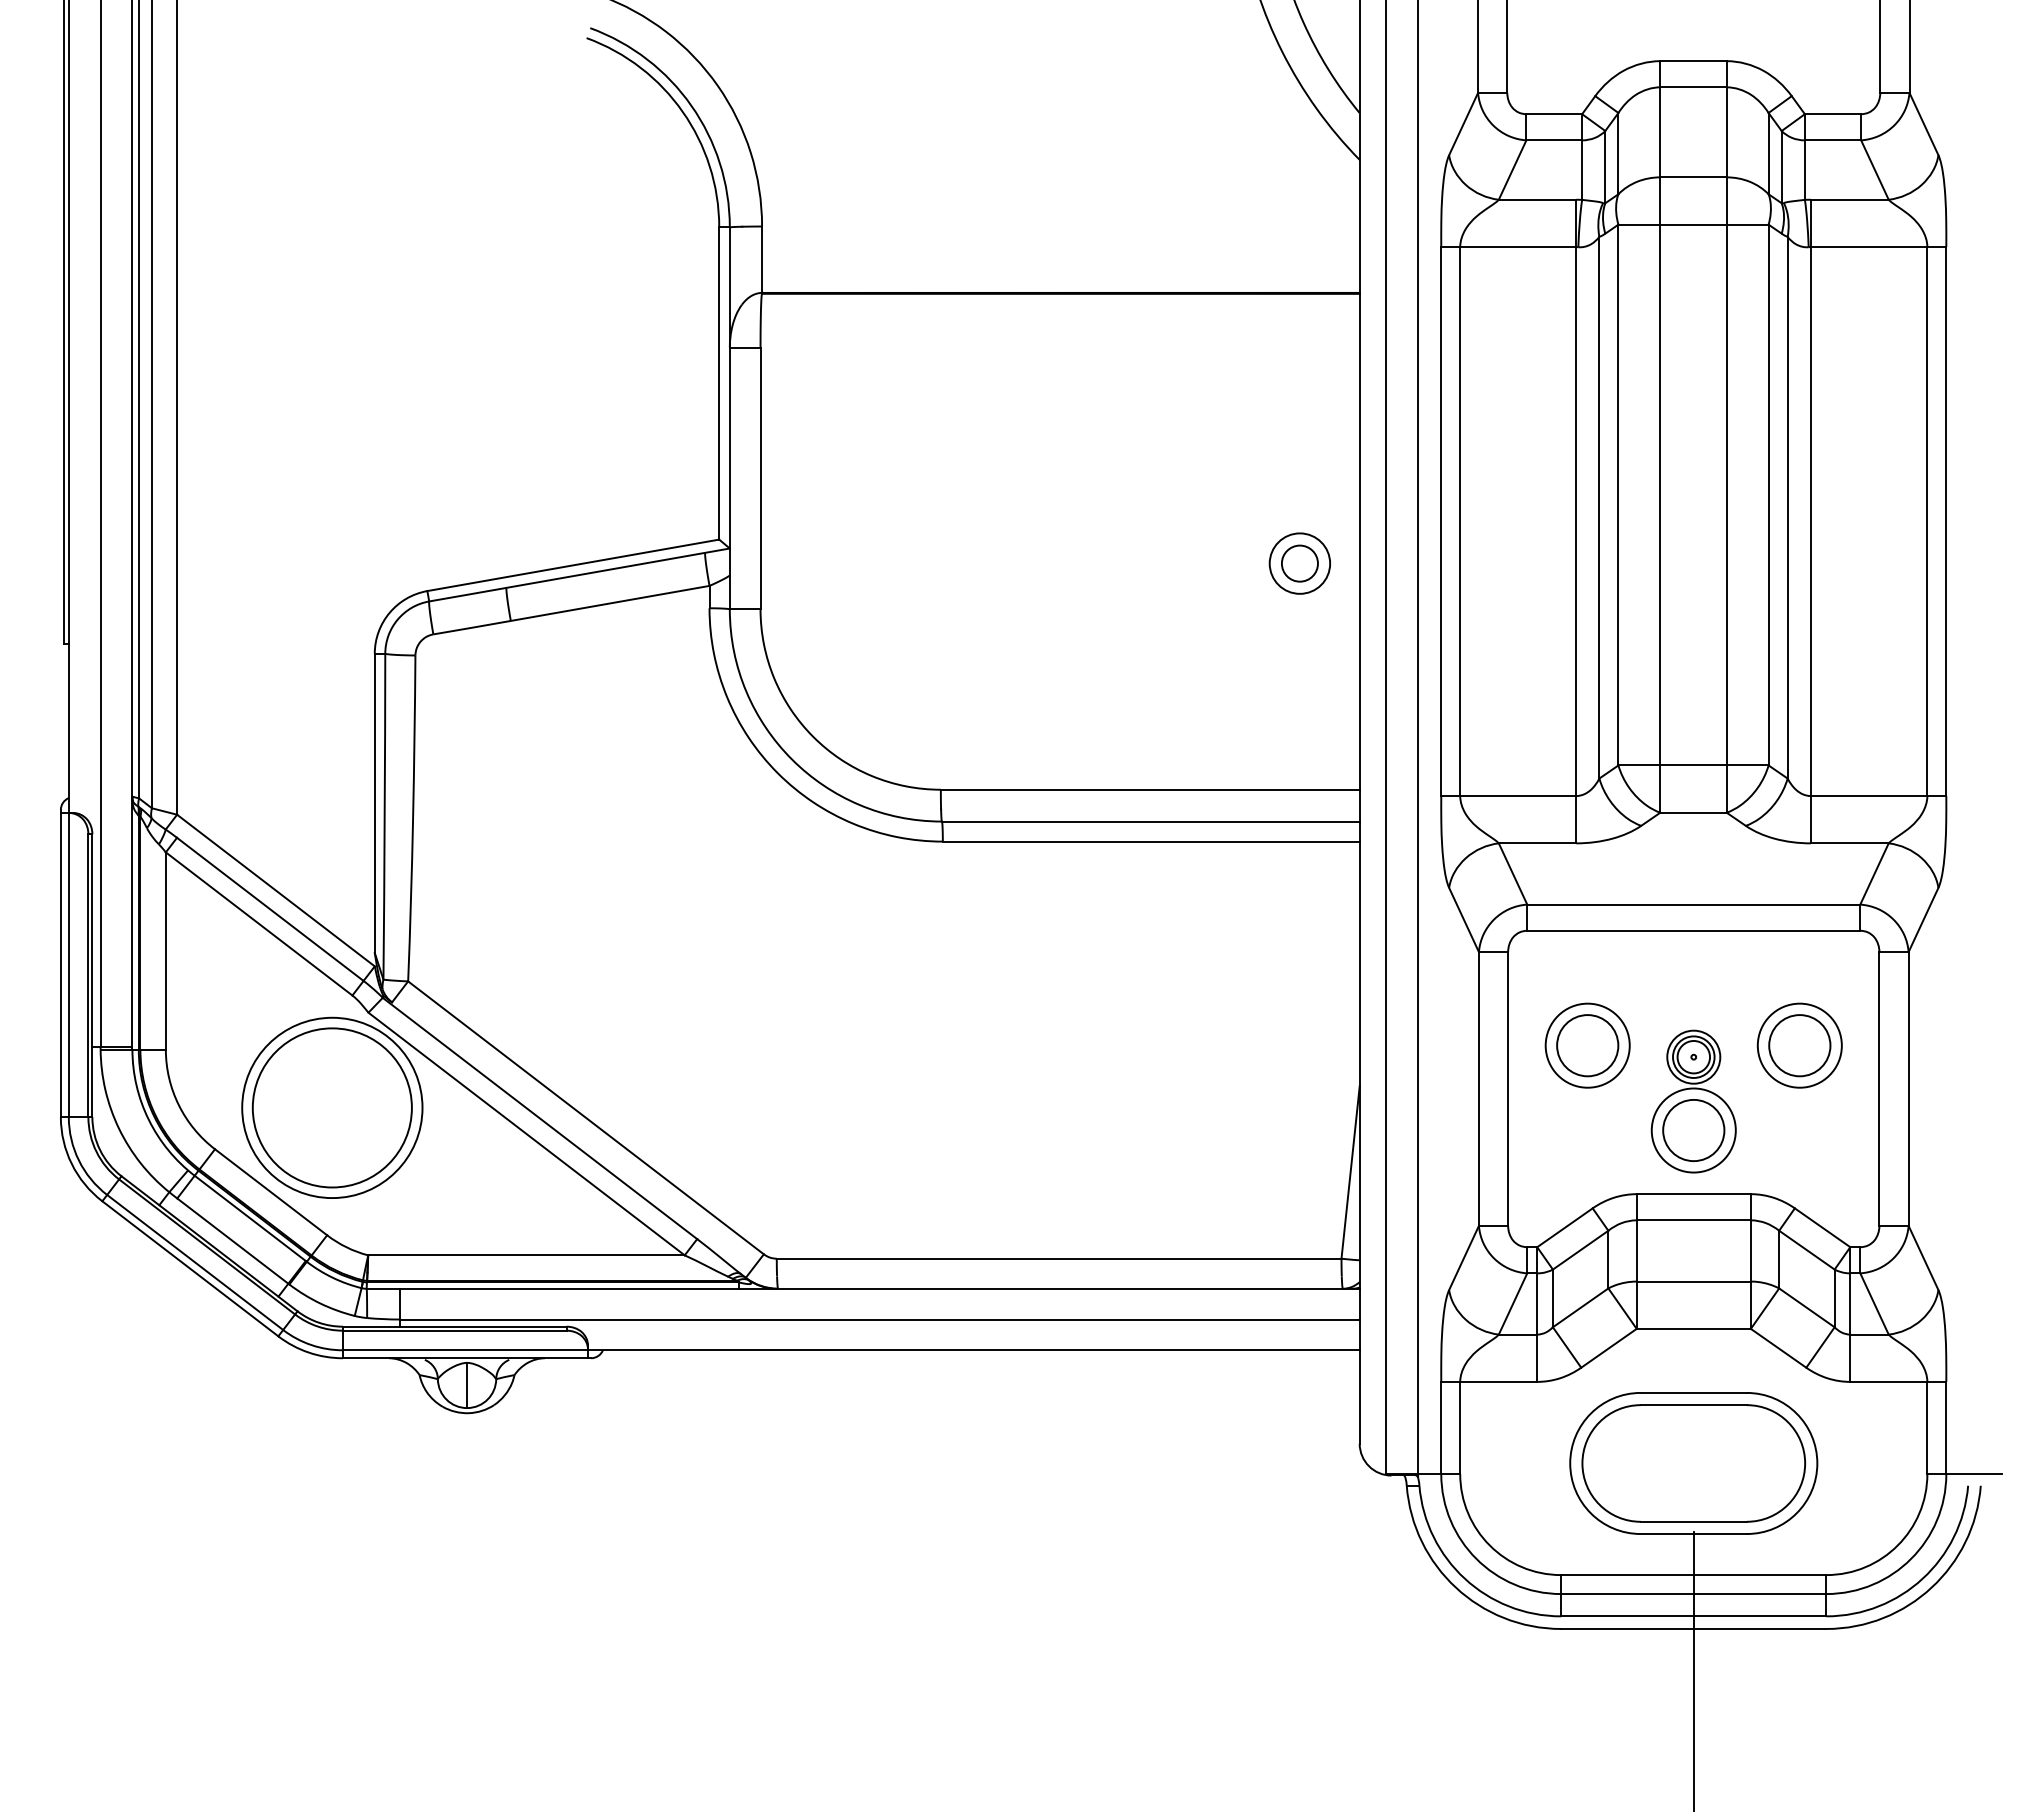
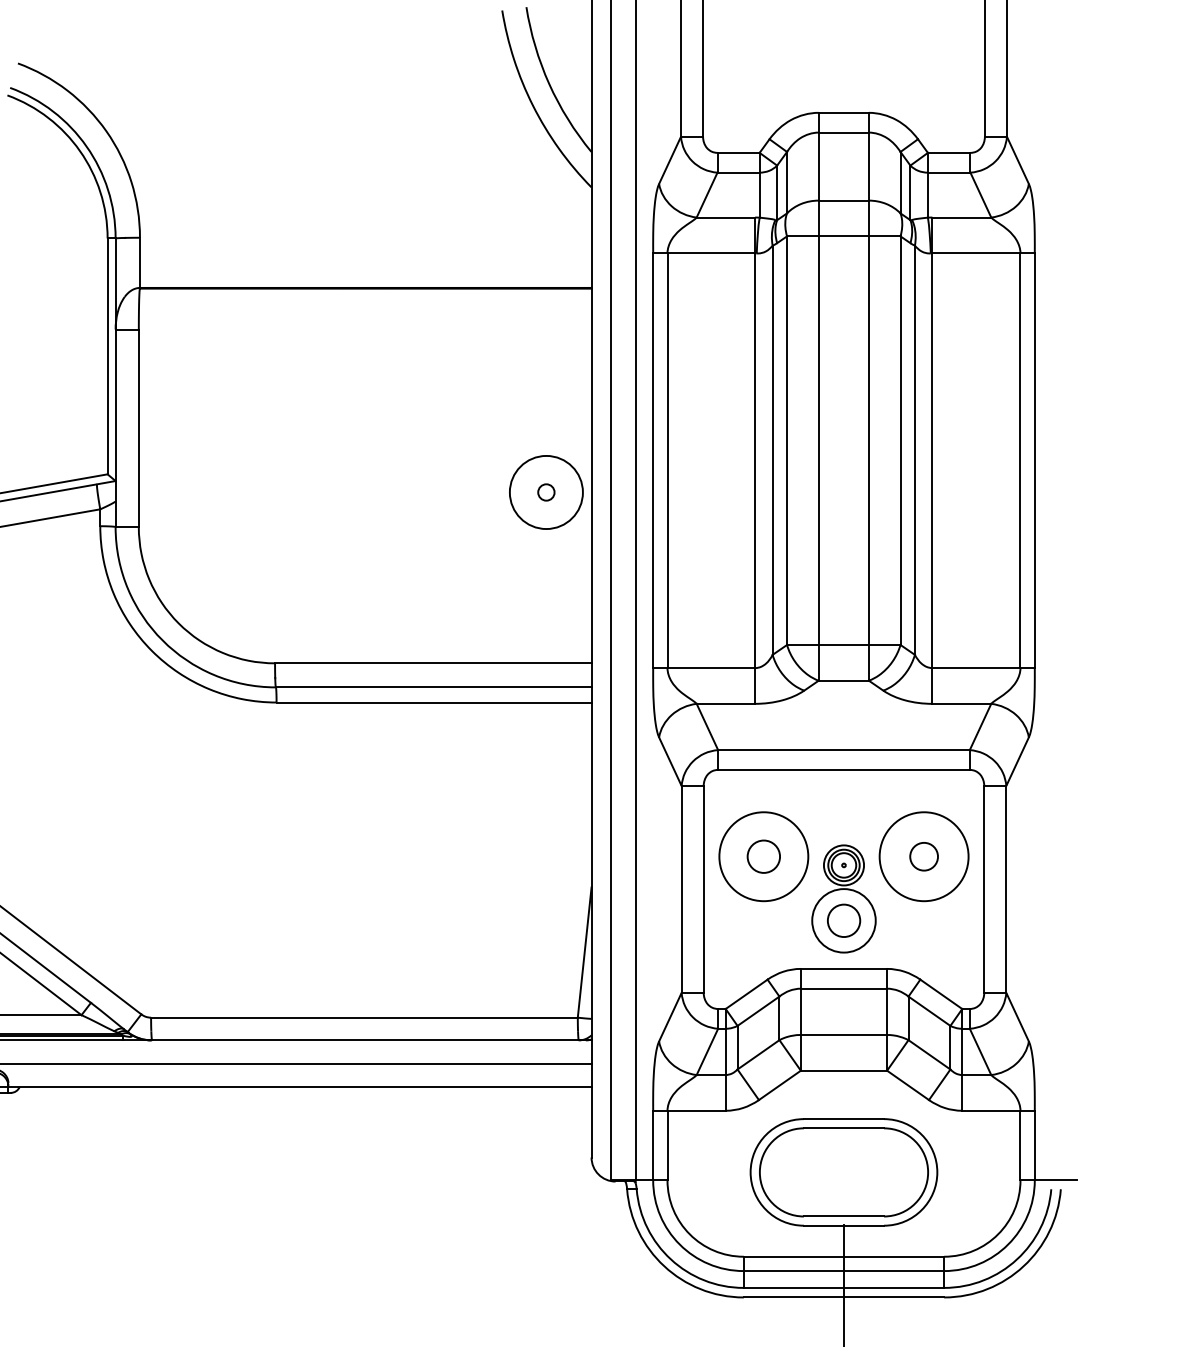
circle: (1299, 563) -> (546, 492), size x0.6
circle: (1299, 563) -> (546, 492), size x1.6
circle: (1587, 1045) -> (763, 856), size x0.7
circle: (1587, 1045) -> (763, 856), size x1.4
circle: (1799, 1045) -> (923, 856), size x0.6
circle: (1799, 1045) -> (923, 856), size x1.4
circle: (1693, 1130) -> (843, 920), size x0.7

